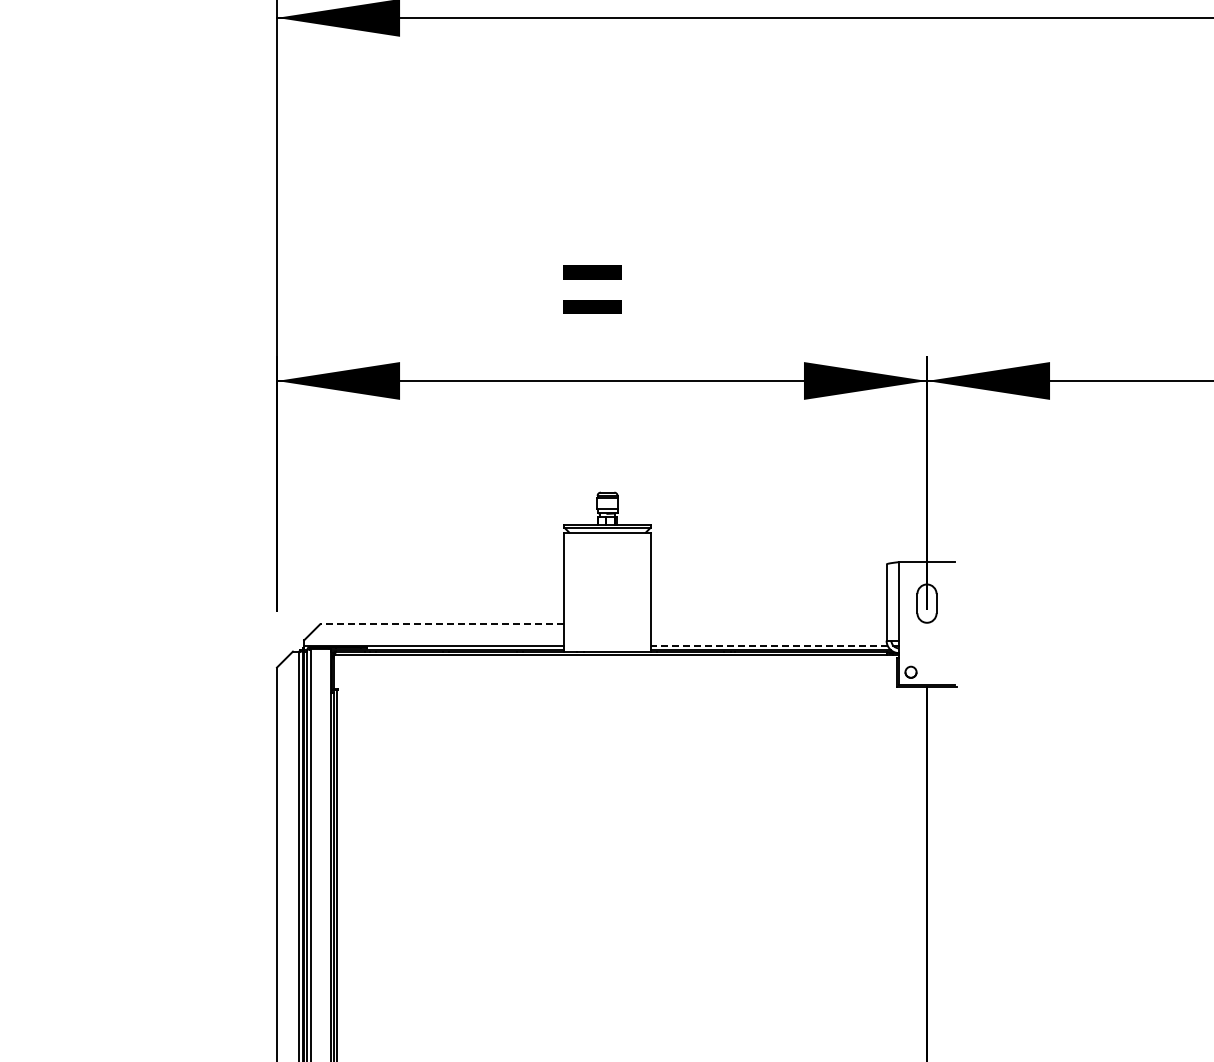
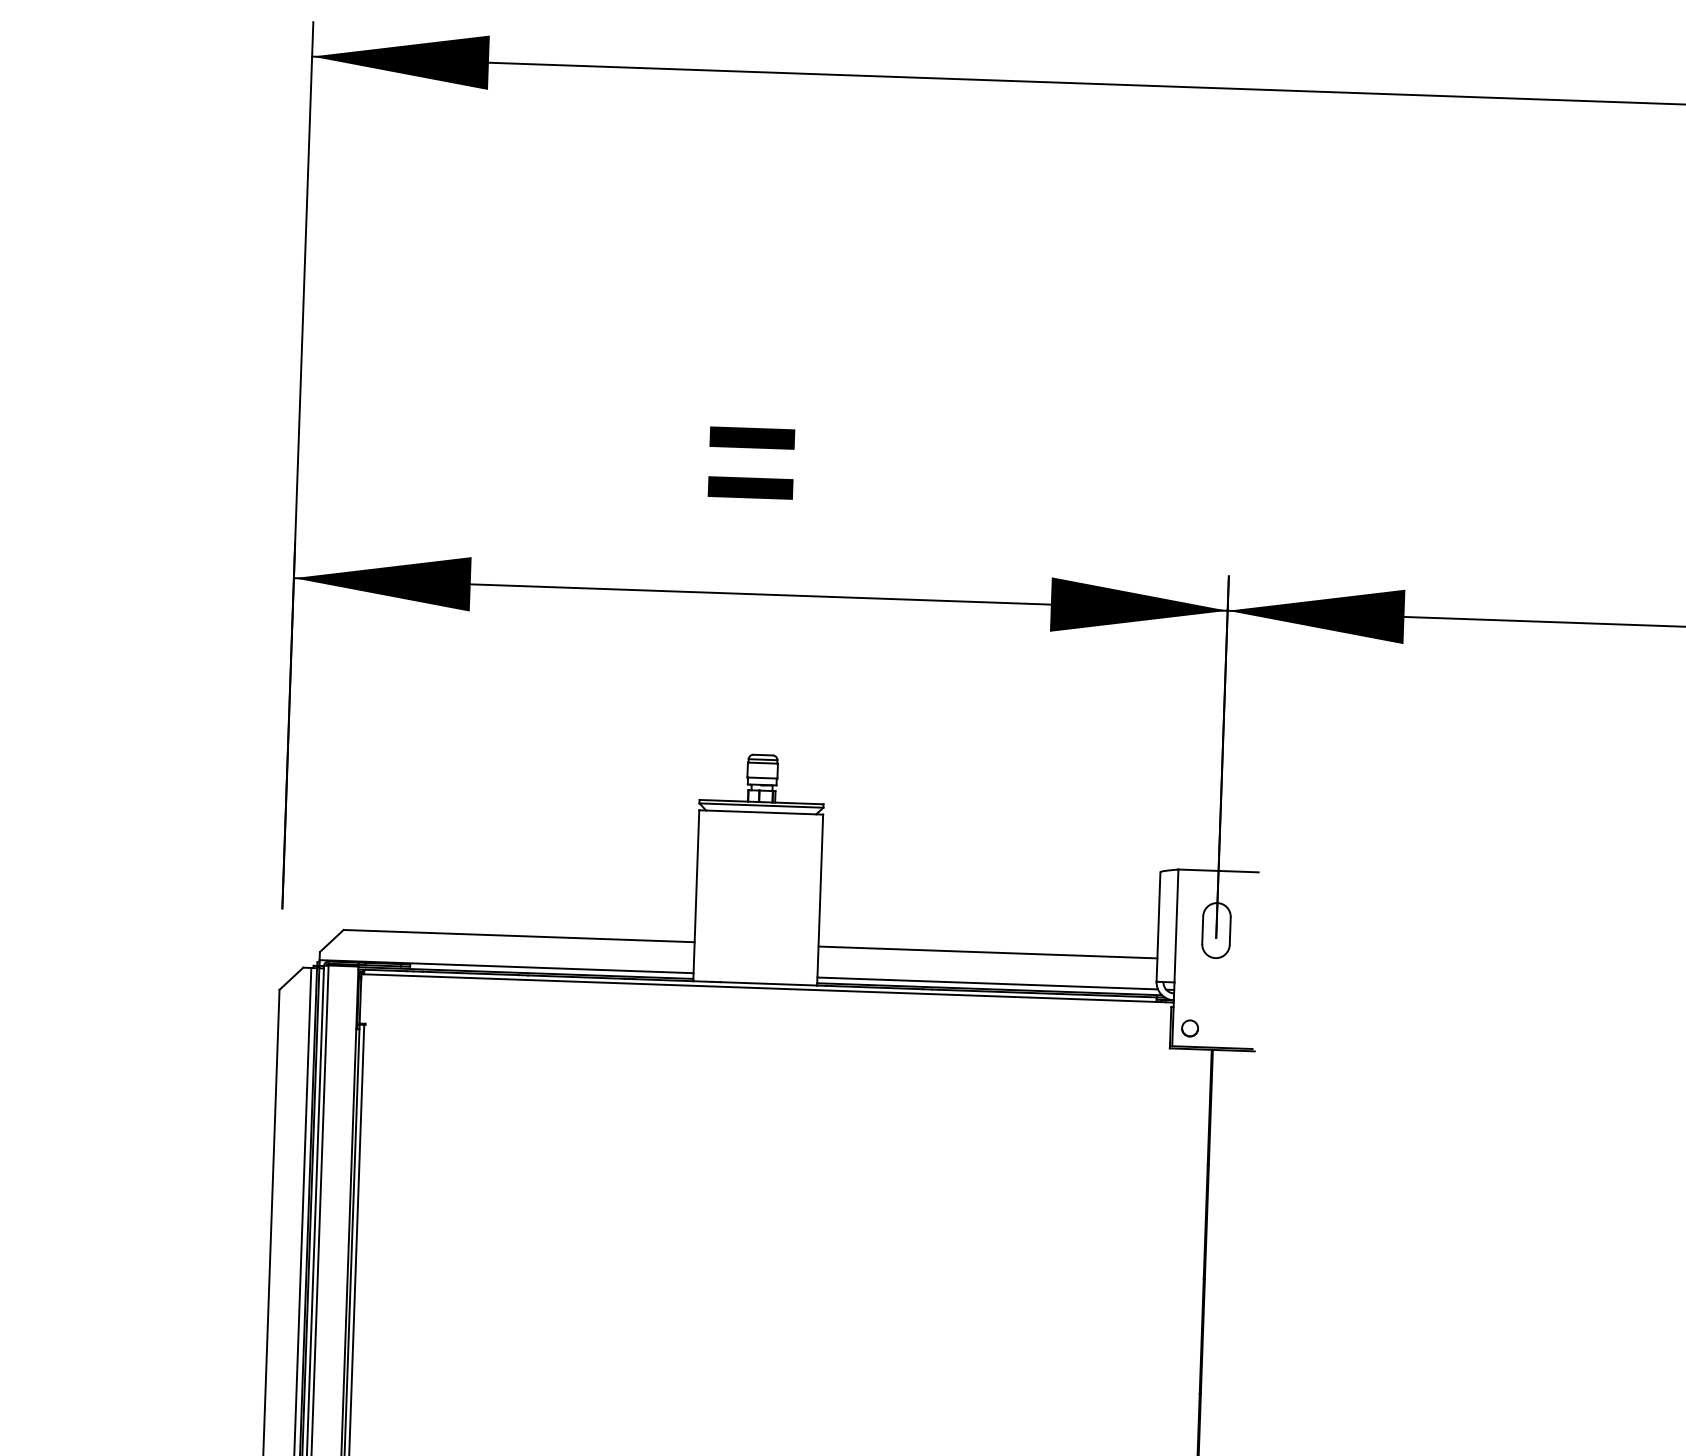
line: (441, 624) -> (517, 936), dashed -> solid
line: (768, 624) -> (987, 952), added
line: (769, 645) -> (988, 982), dashed -> solid

